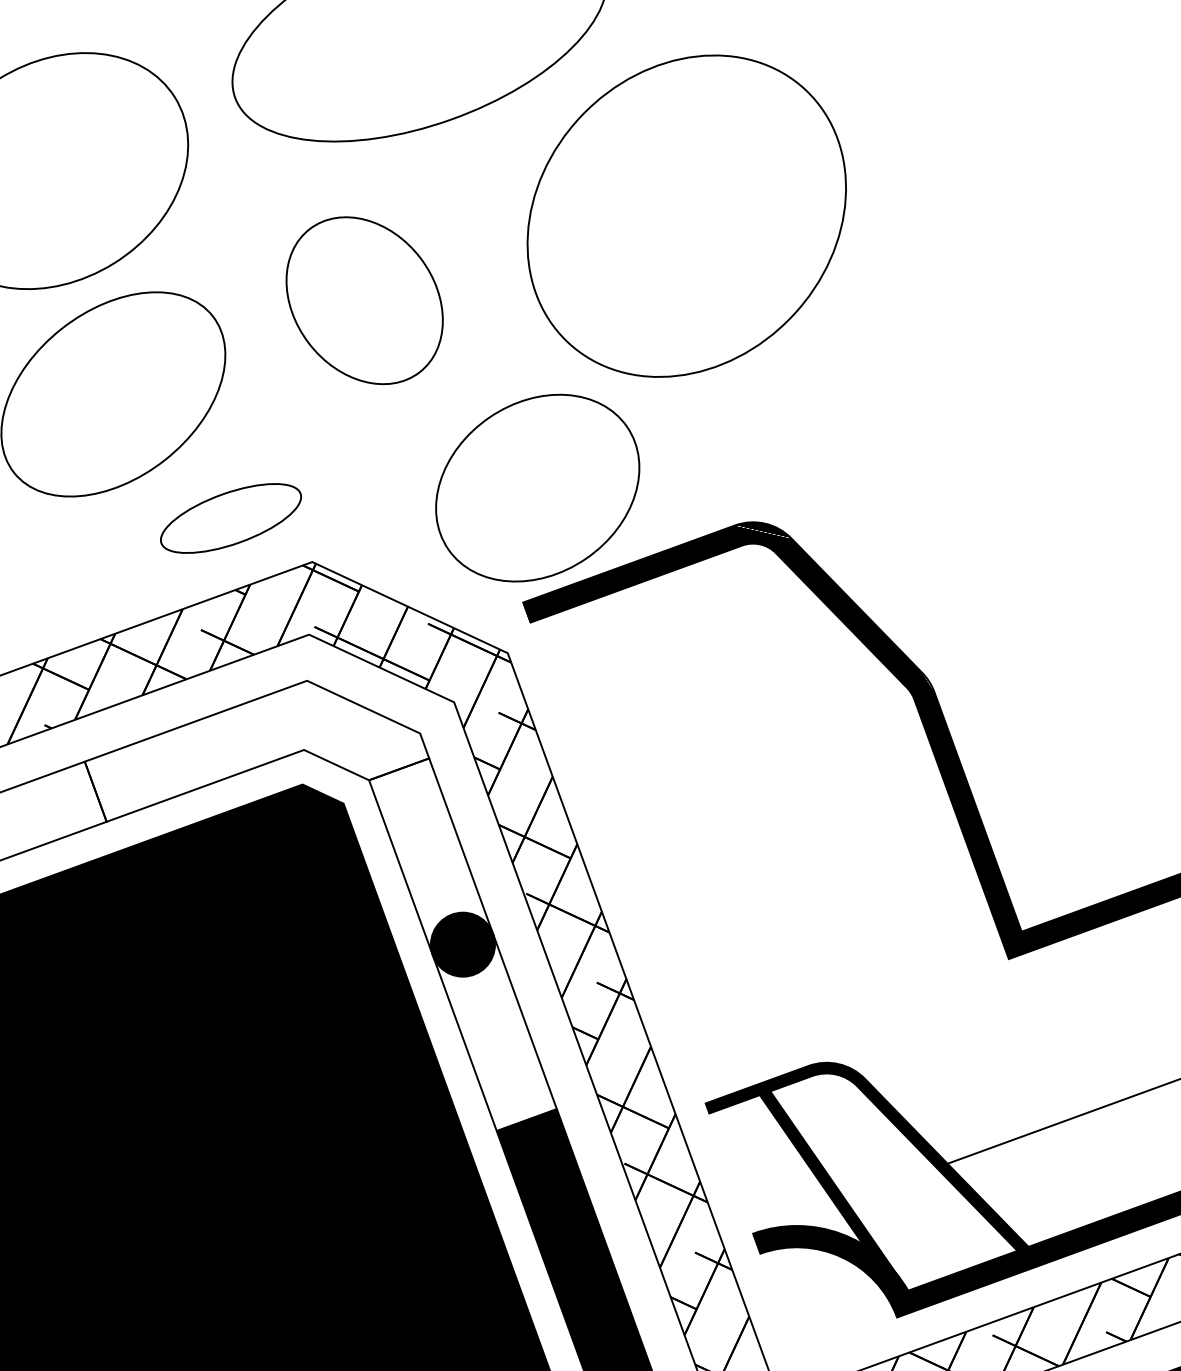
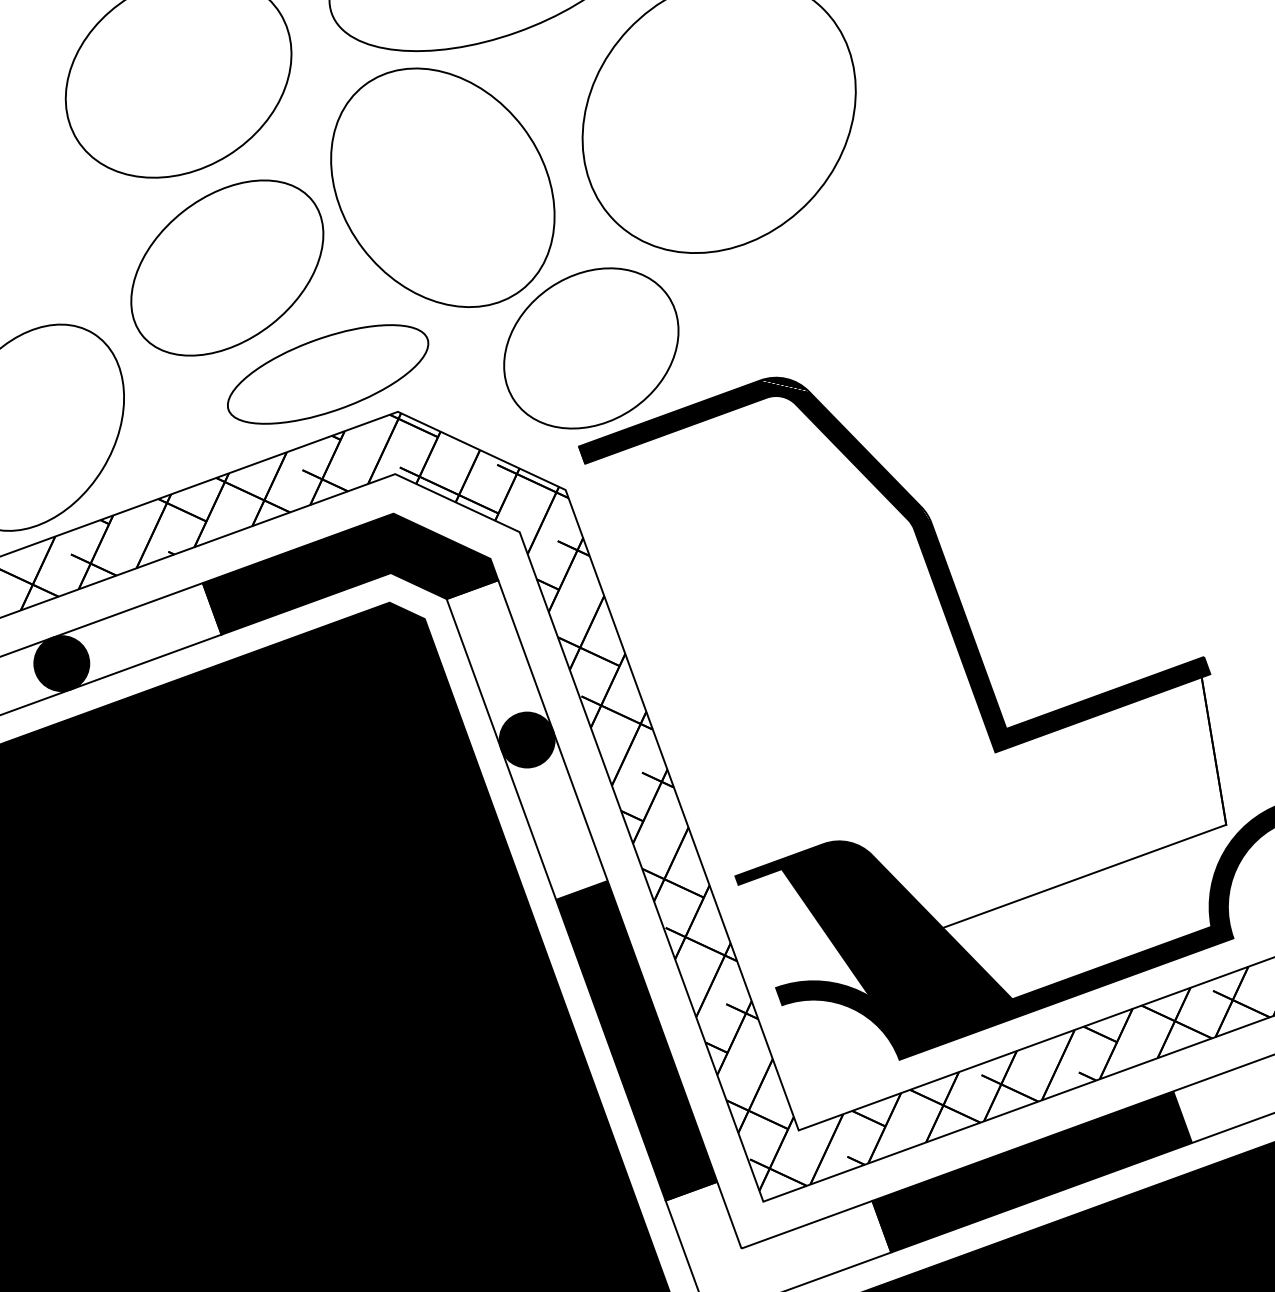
part: (364, 300) -> (442, 187), size x1.67
part: (231, 518) -> (328, 374), size x1.67
fill: (256, 750) -> (350, 573), added
fill: (893, 1181) -> (896, 943), added

